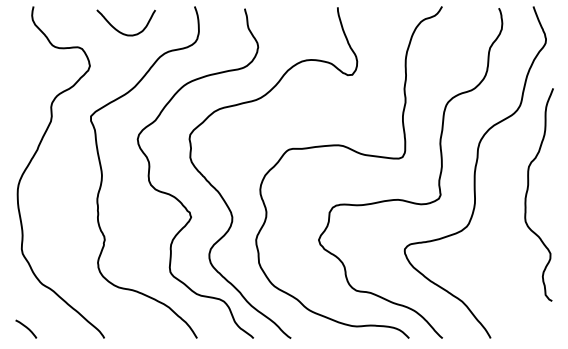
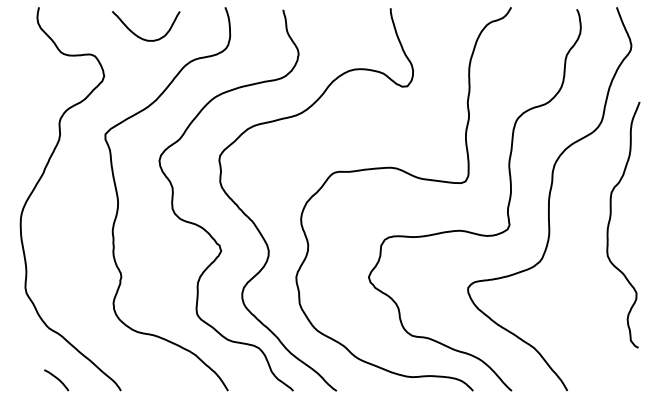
curve: (27, 328) -> (57, 379), moved

